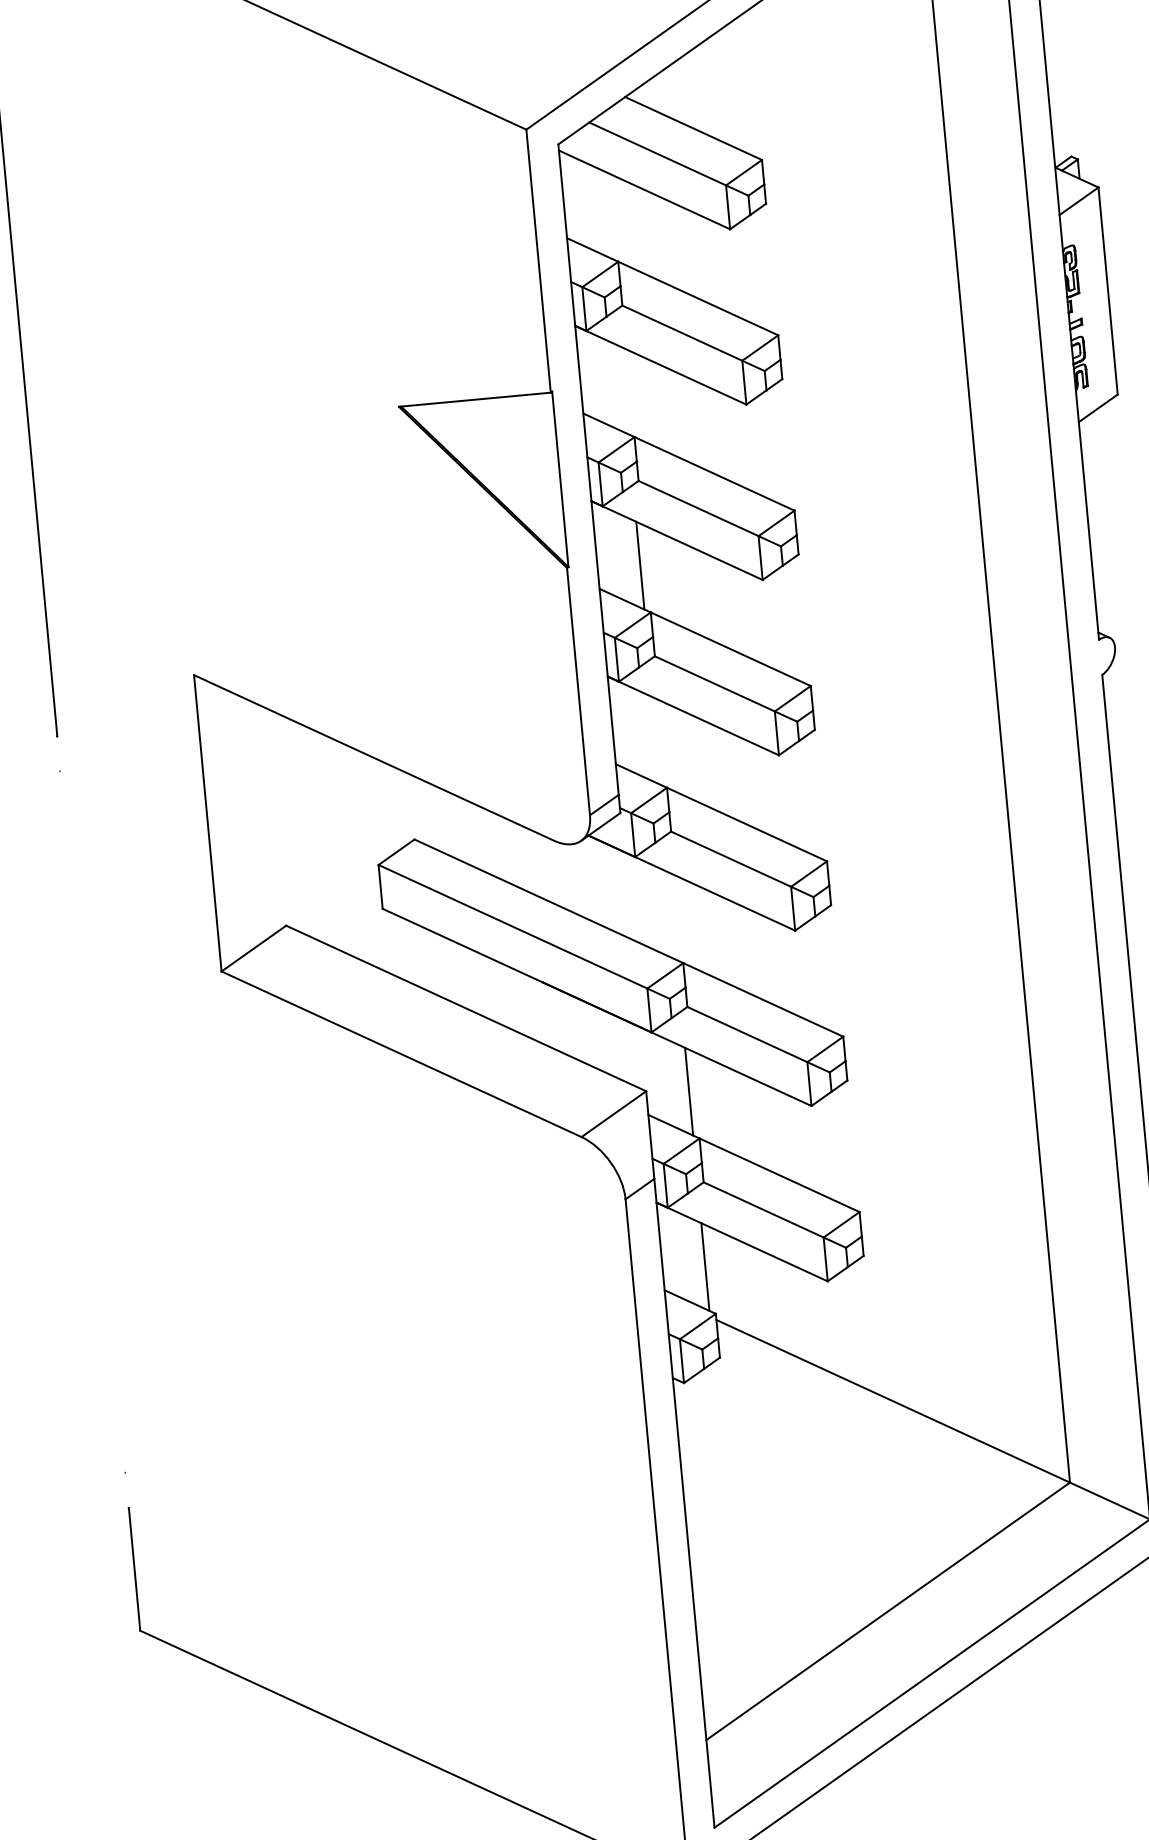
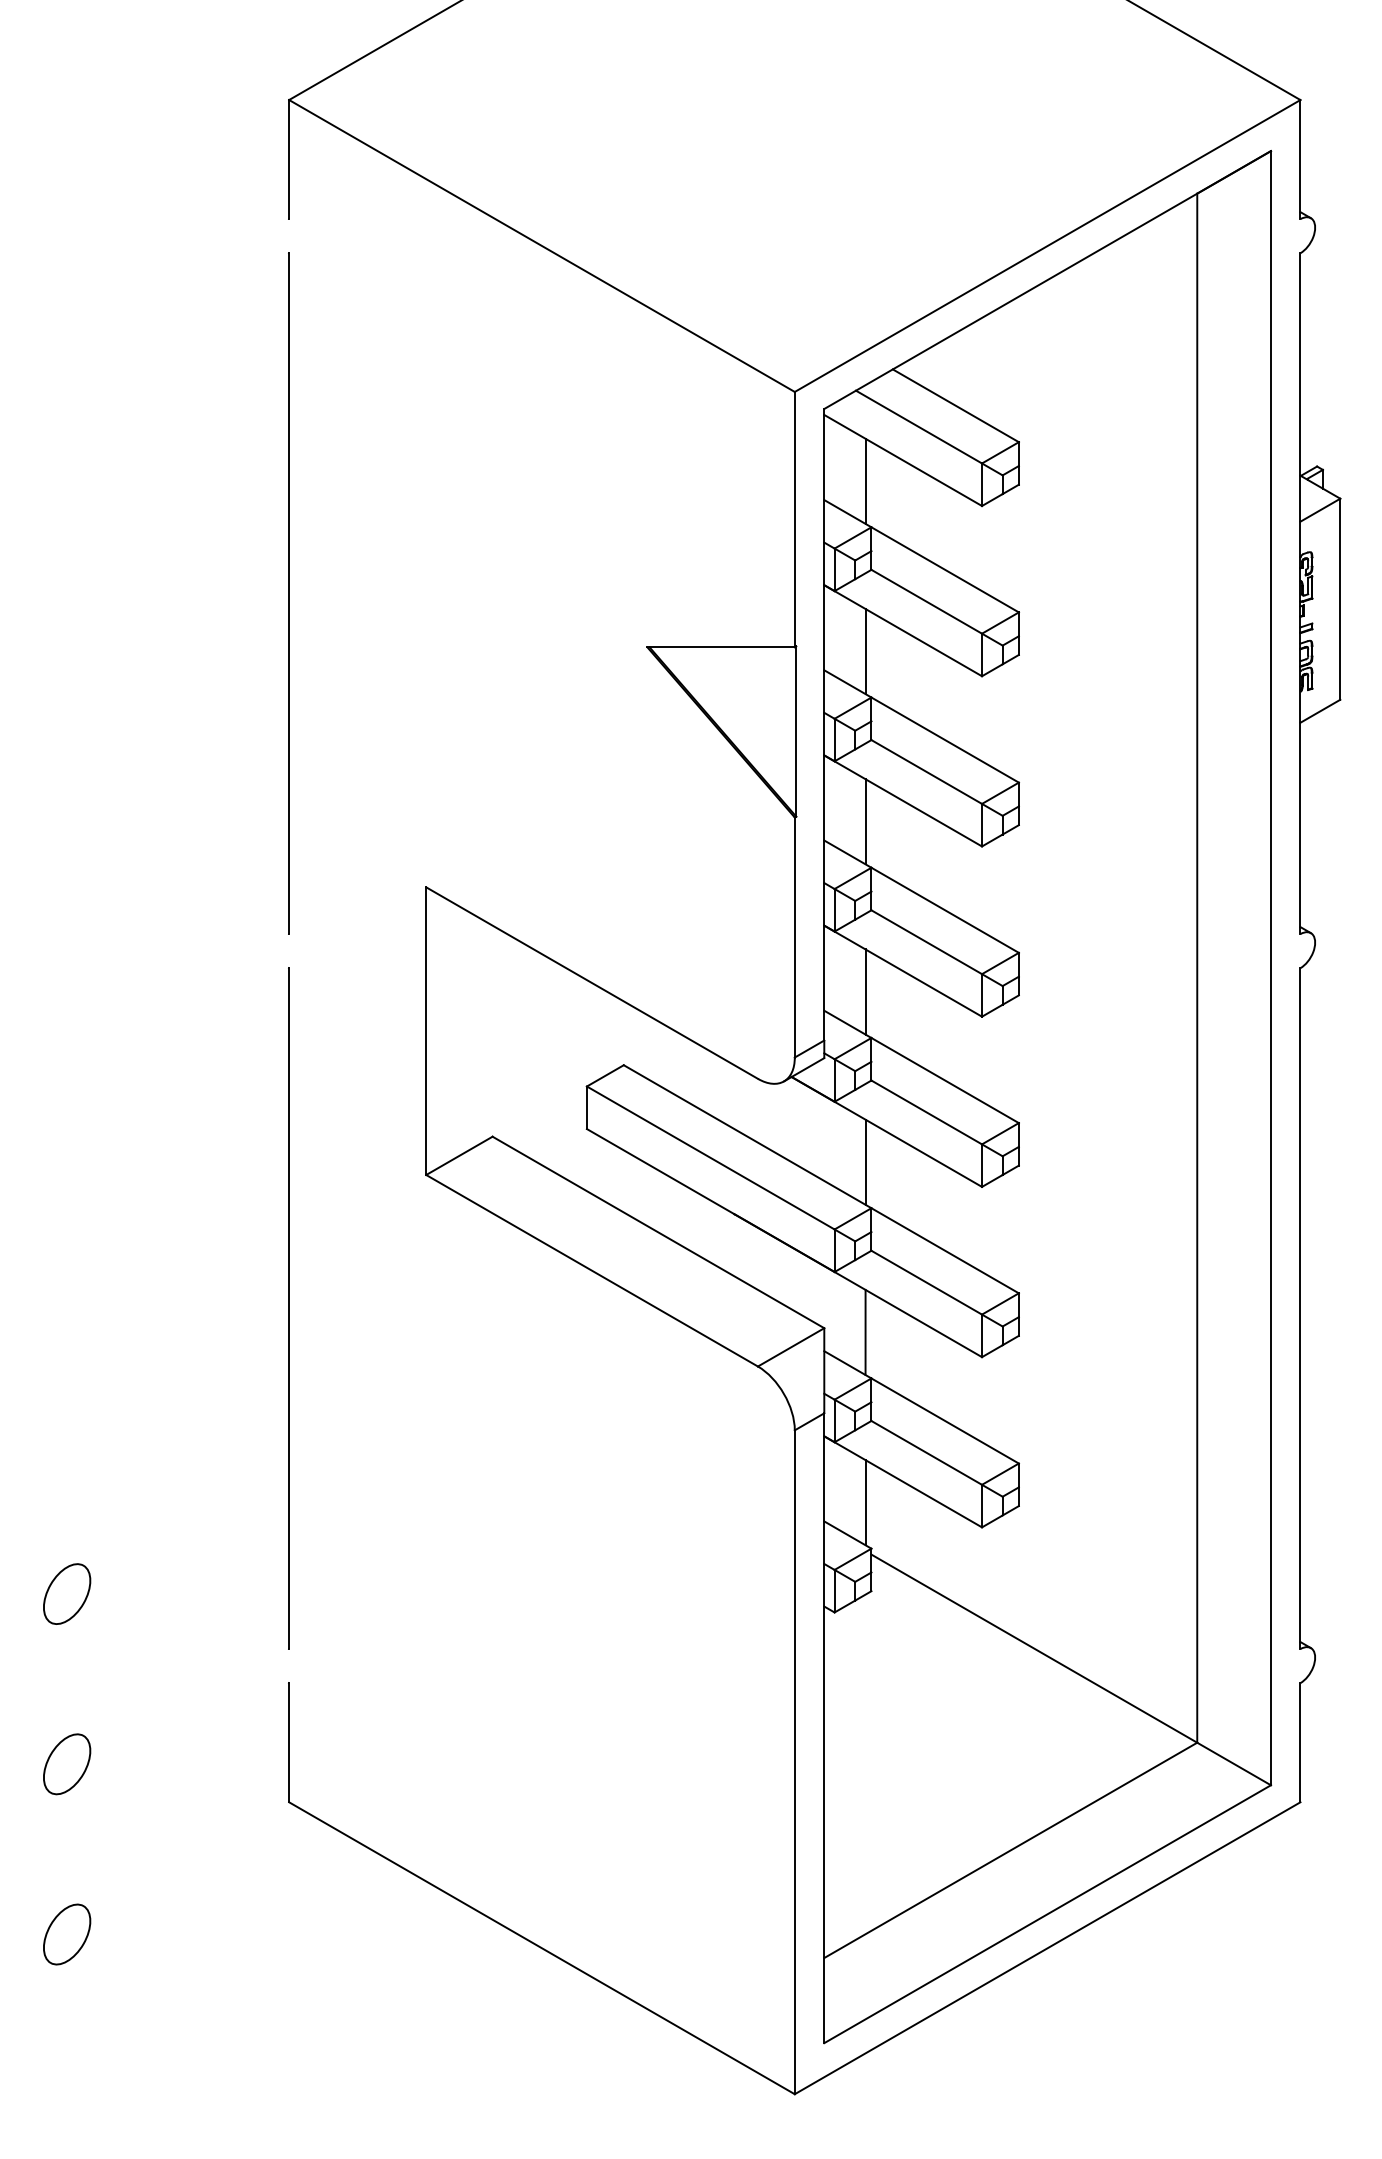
line: (607, 214) -> (865, 480), added
line: (623, 390) -> (865, 651), added
line: (656, 740) -> (865, 991), added
line: (672, 915) -> (865, 1161), added
line: (93, 1122) -> (289, 1308), added

